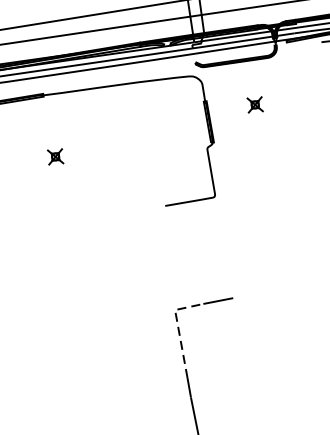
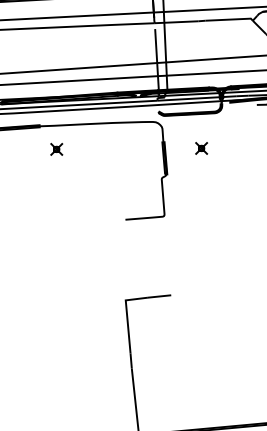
part: (55, 155) -> (56, 148), moved
line: (179, 329) -> (127, 315), dashed -> solid

